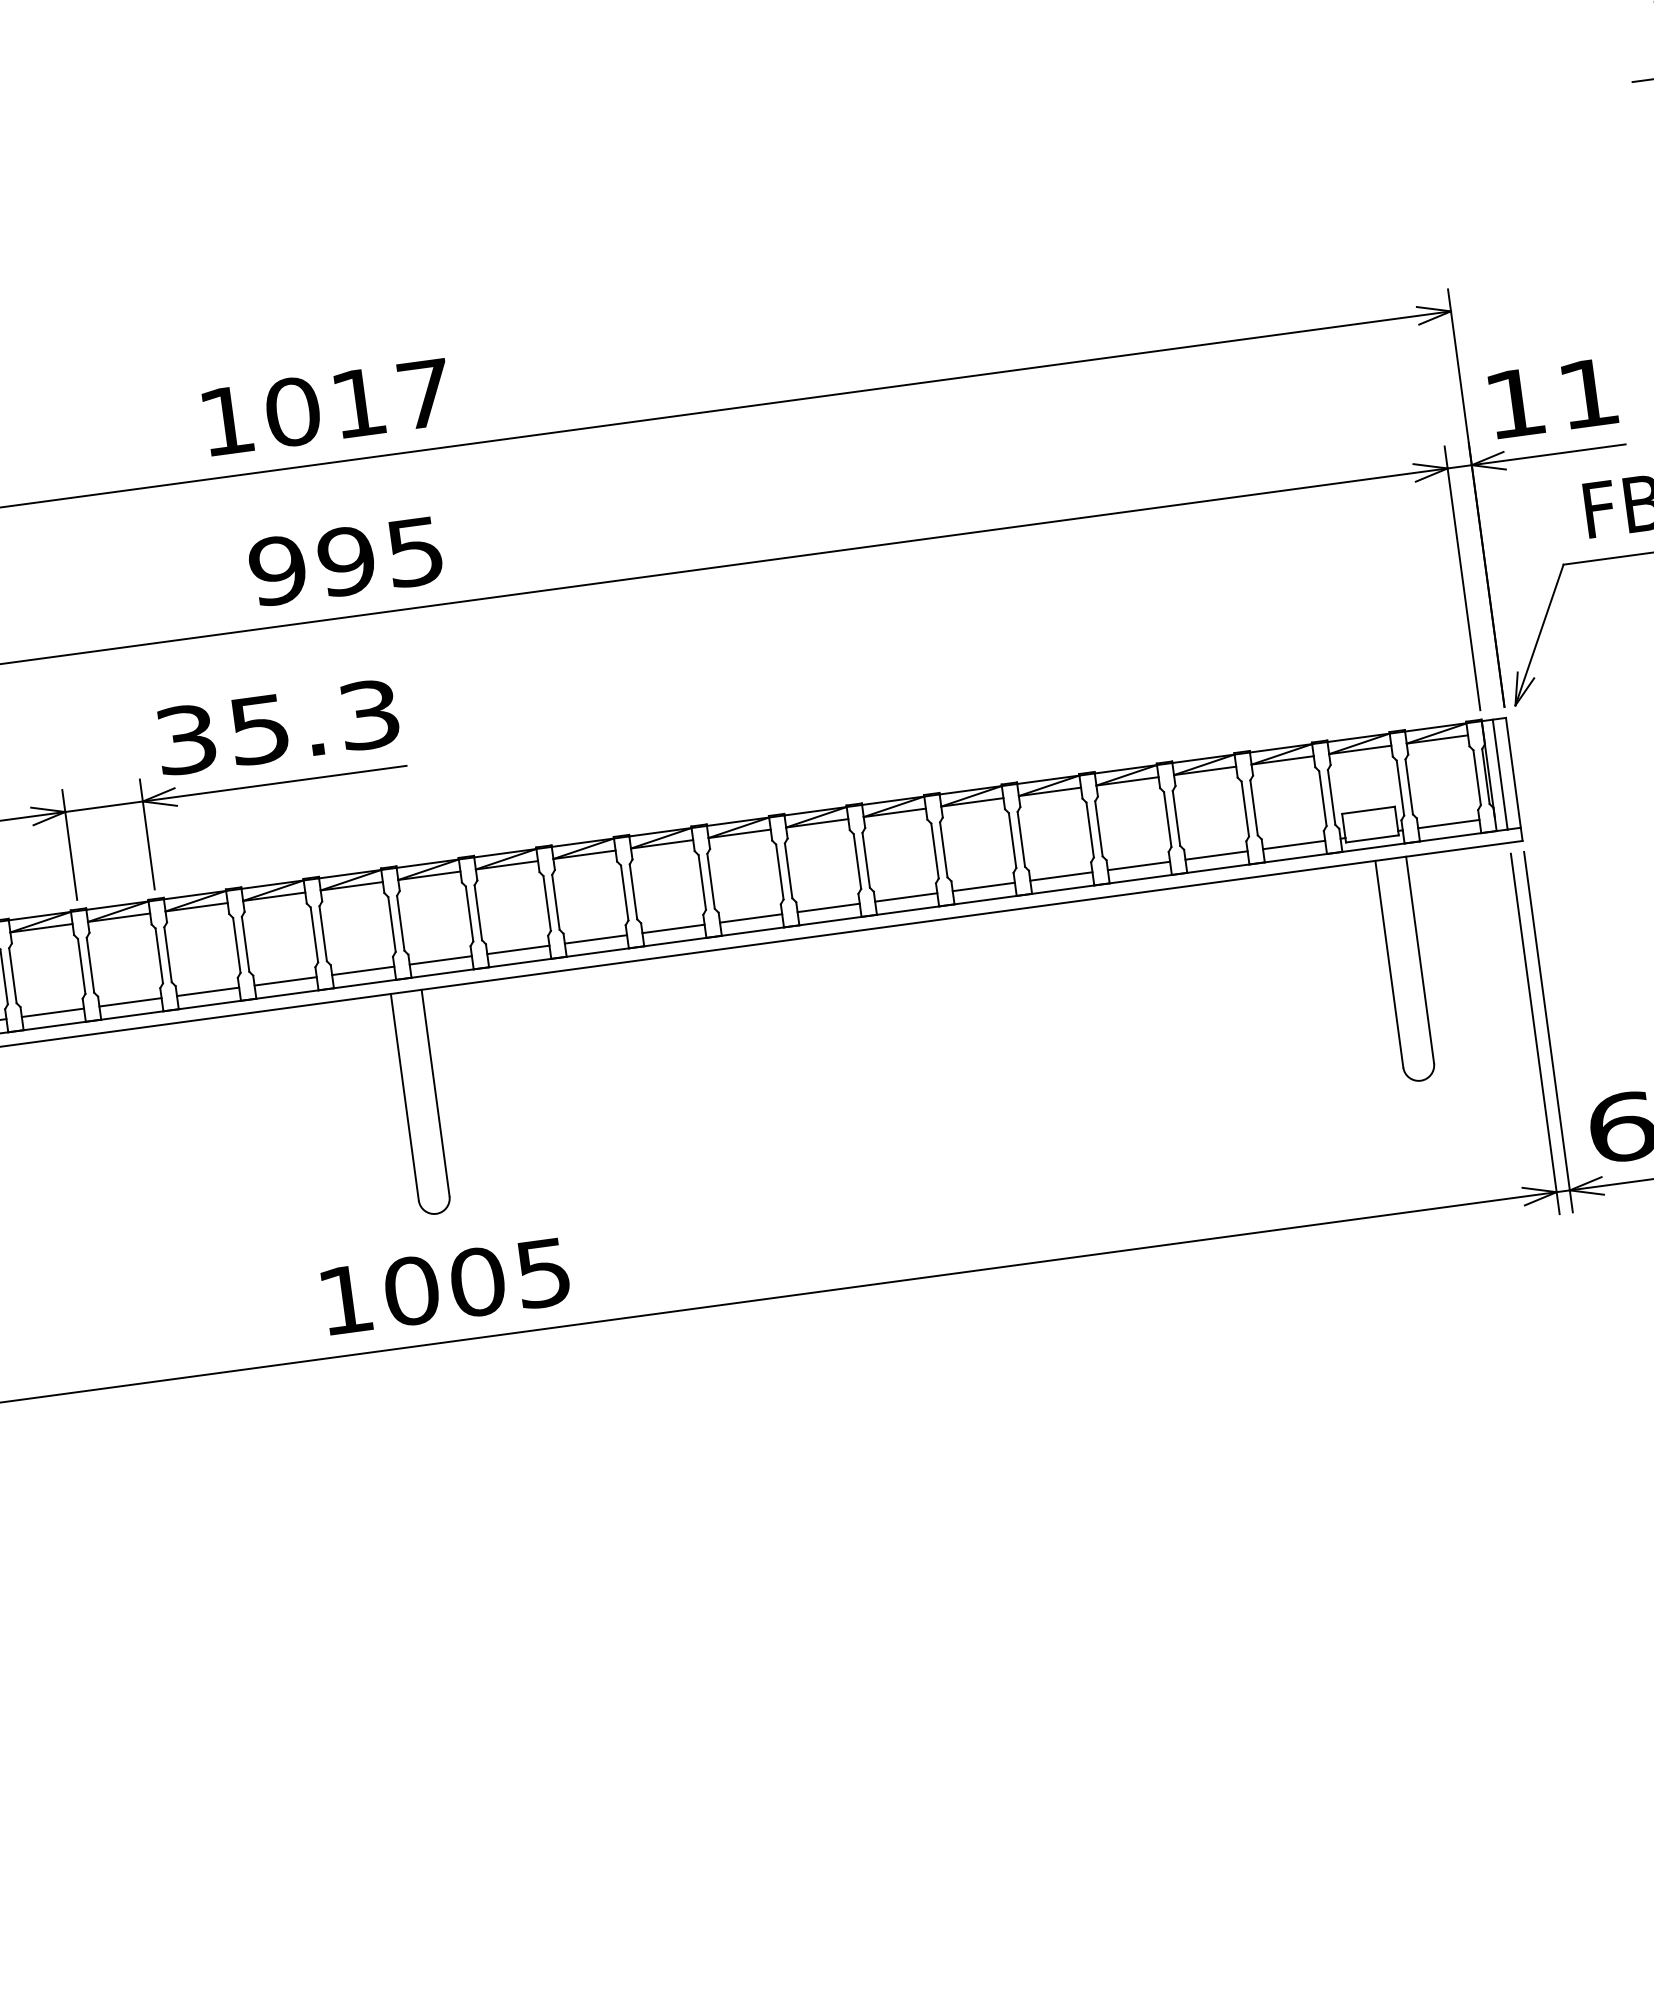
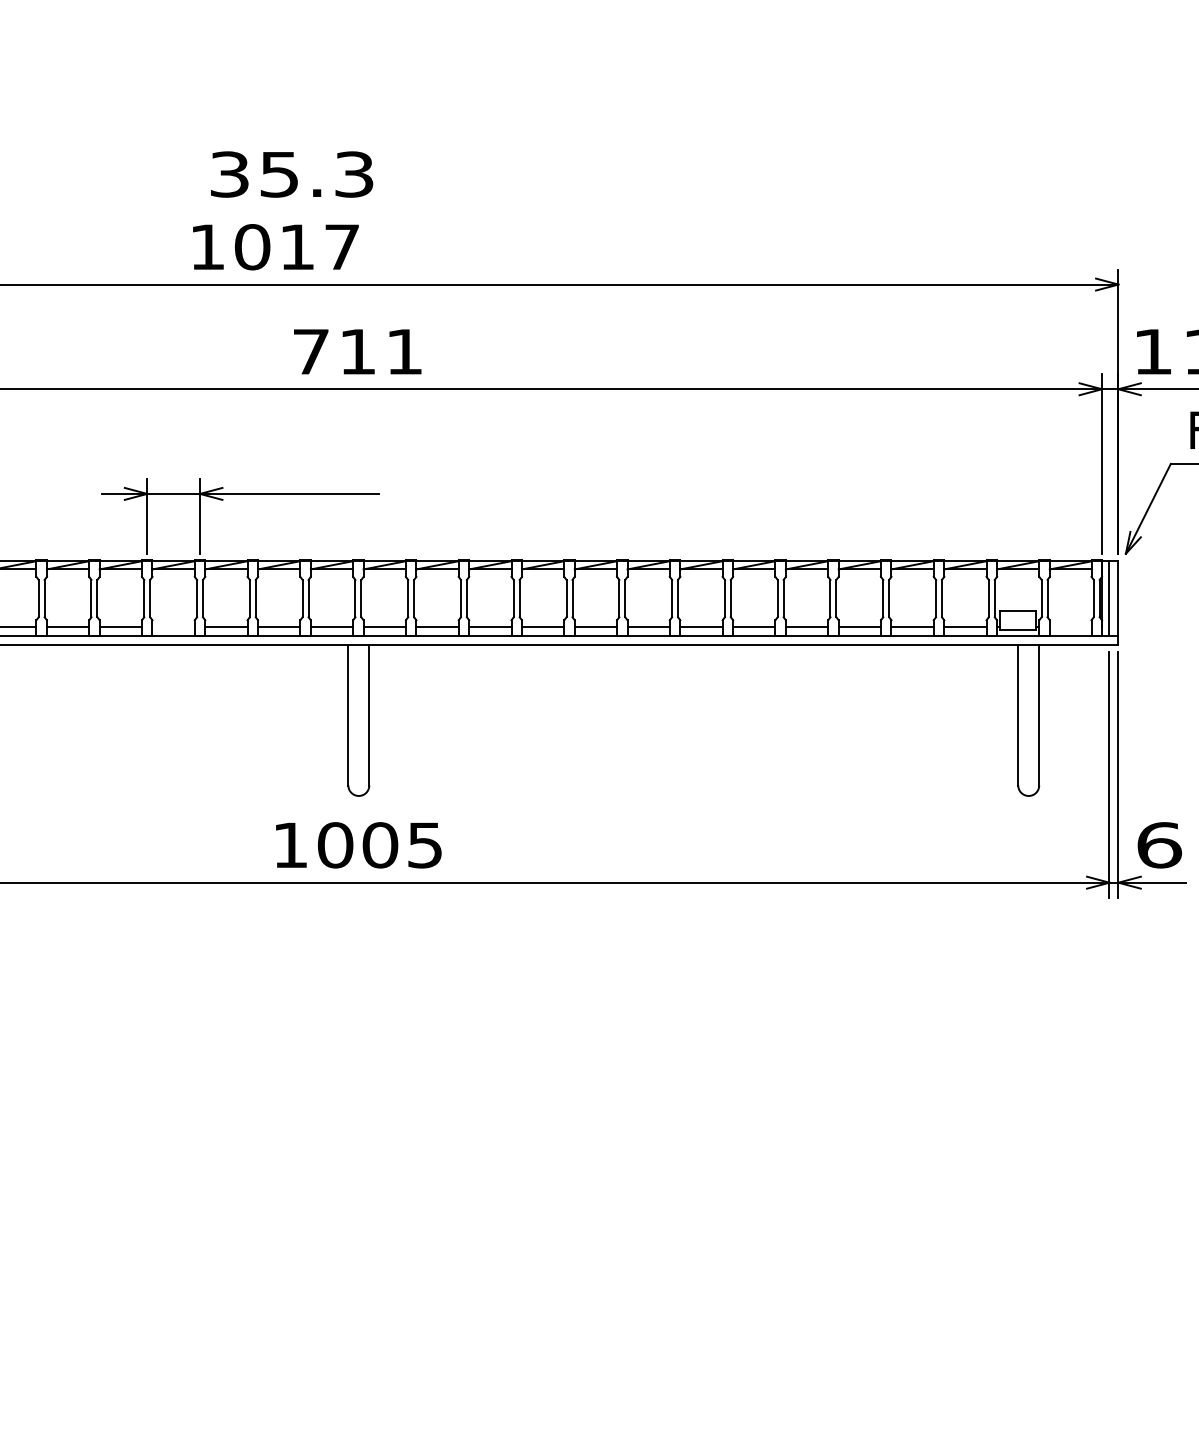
text: (326, 407) -> (275, 247), moved
text: (344, 561) -> (356, 351), 995 -> 711
text: (278, 727) -> (292, 174), moved
line: (1448, 824) -> (1070, 627), removed
line: (130, 1003) -> (173, 627), removed

